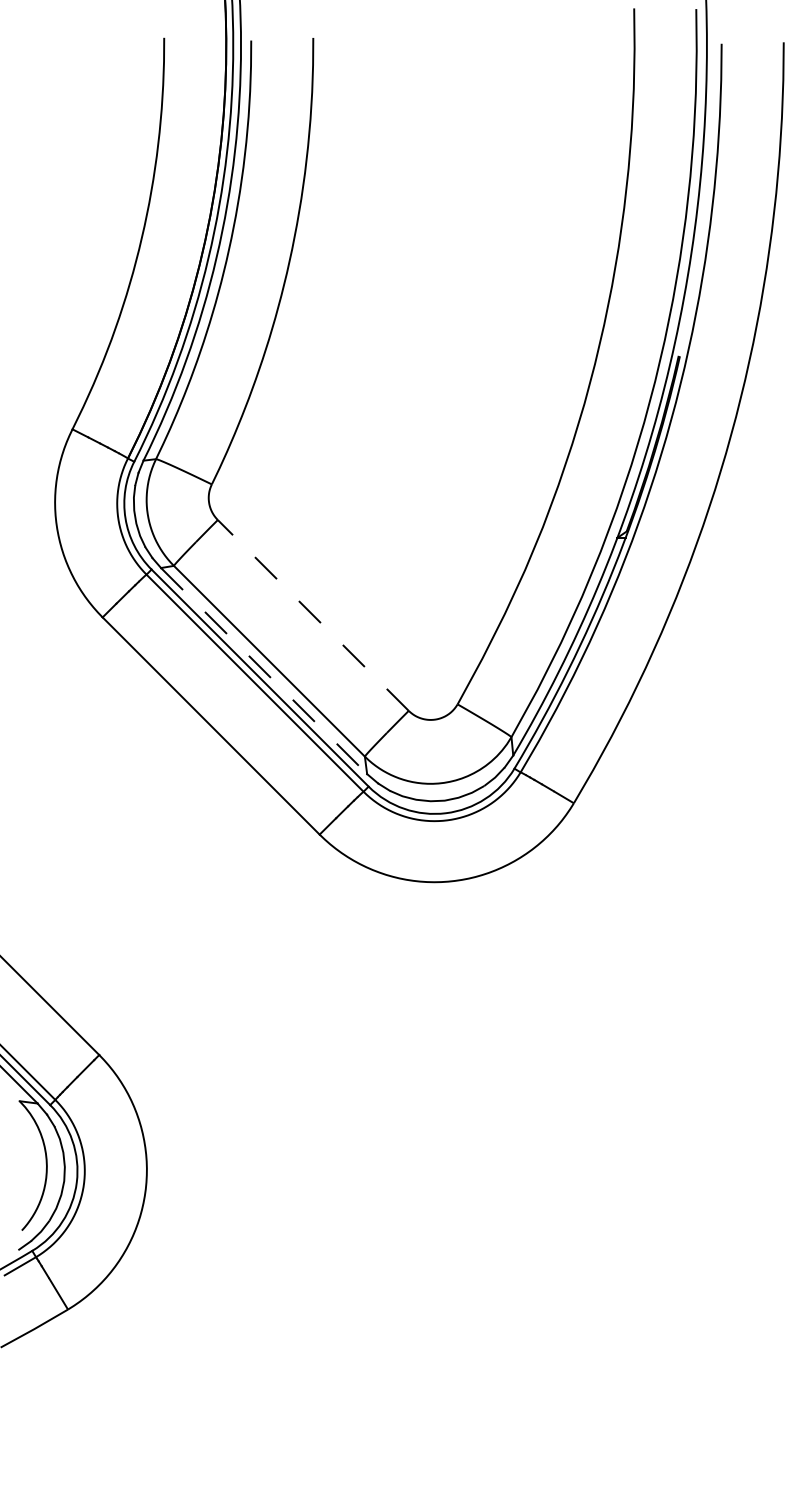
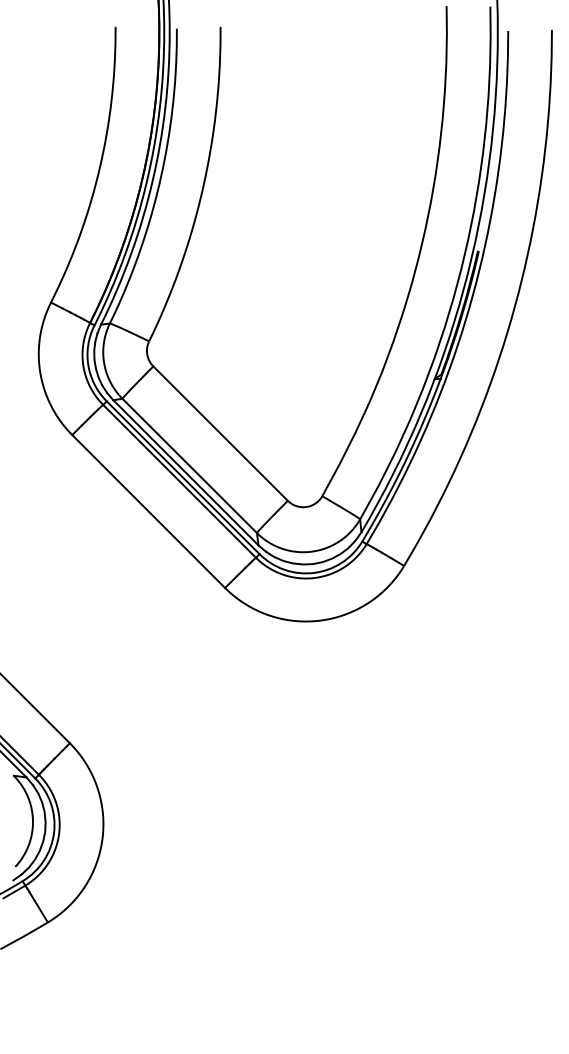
line: (313, 615) -> (220, 433), dashed -> solid
line: (264, 671) -> (186, 473), dashed -> solid

